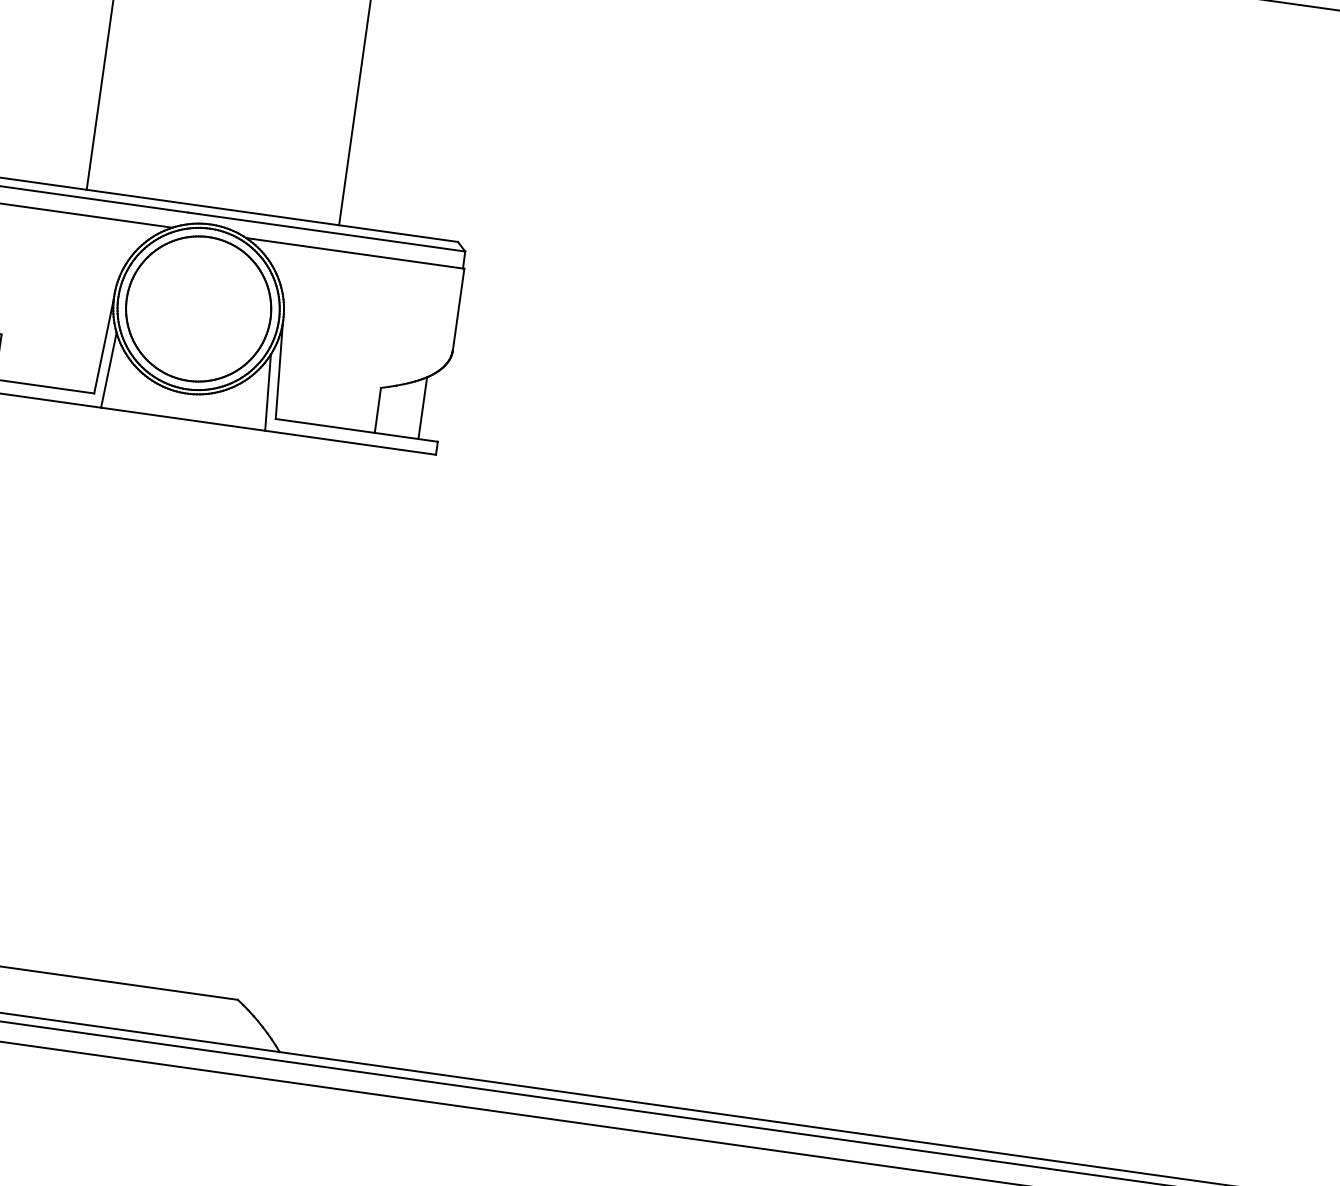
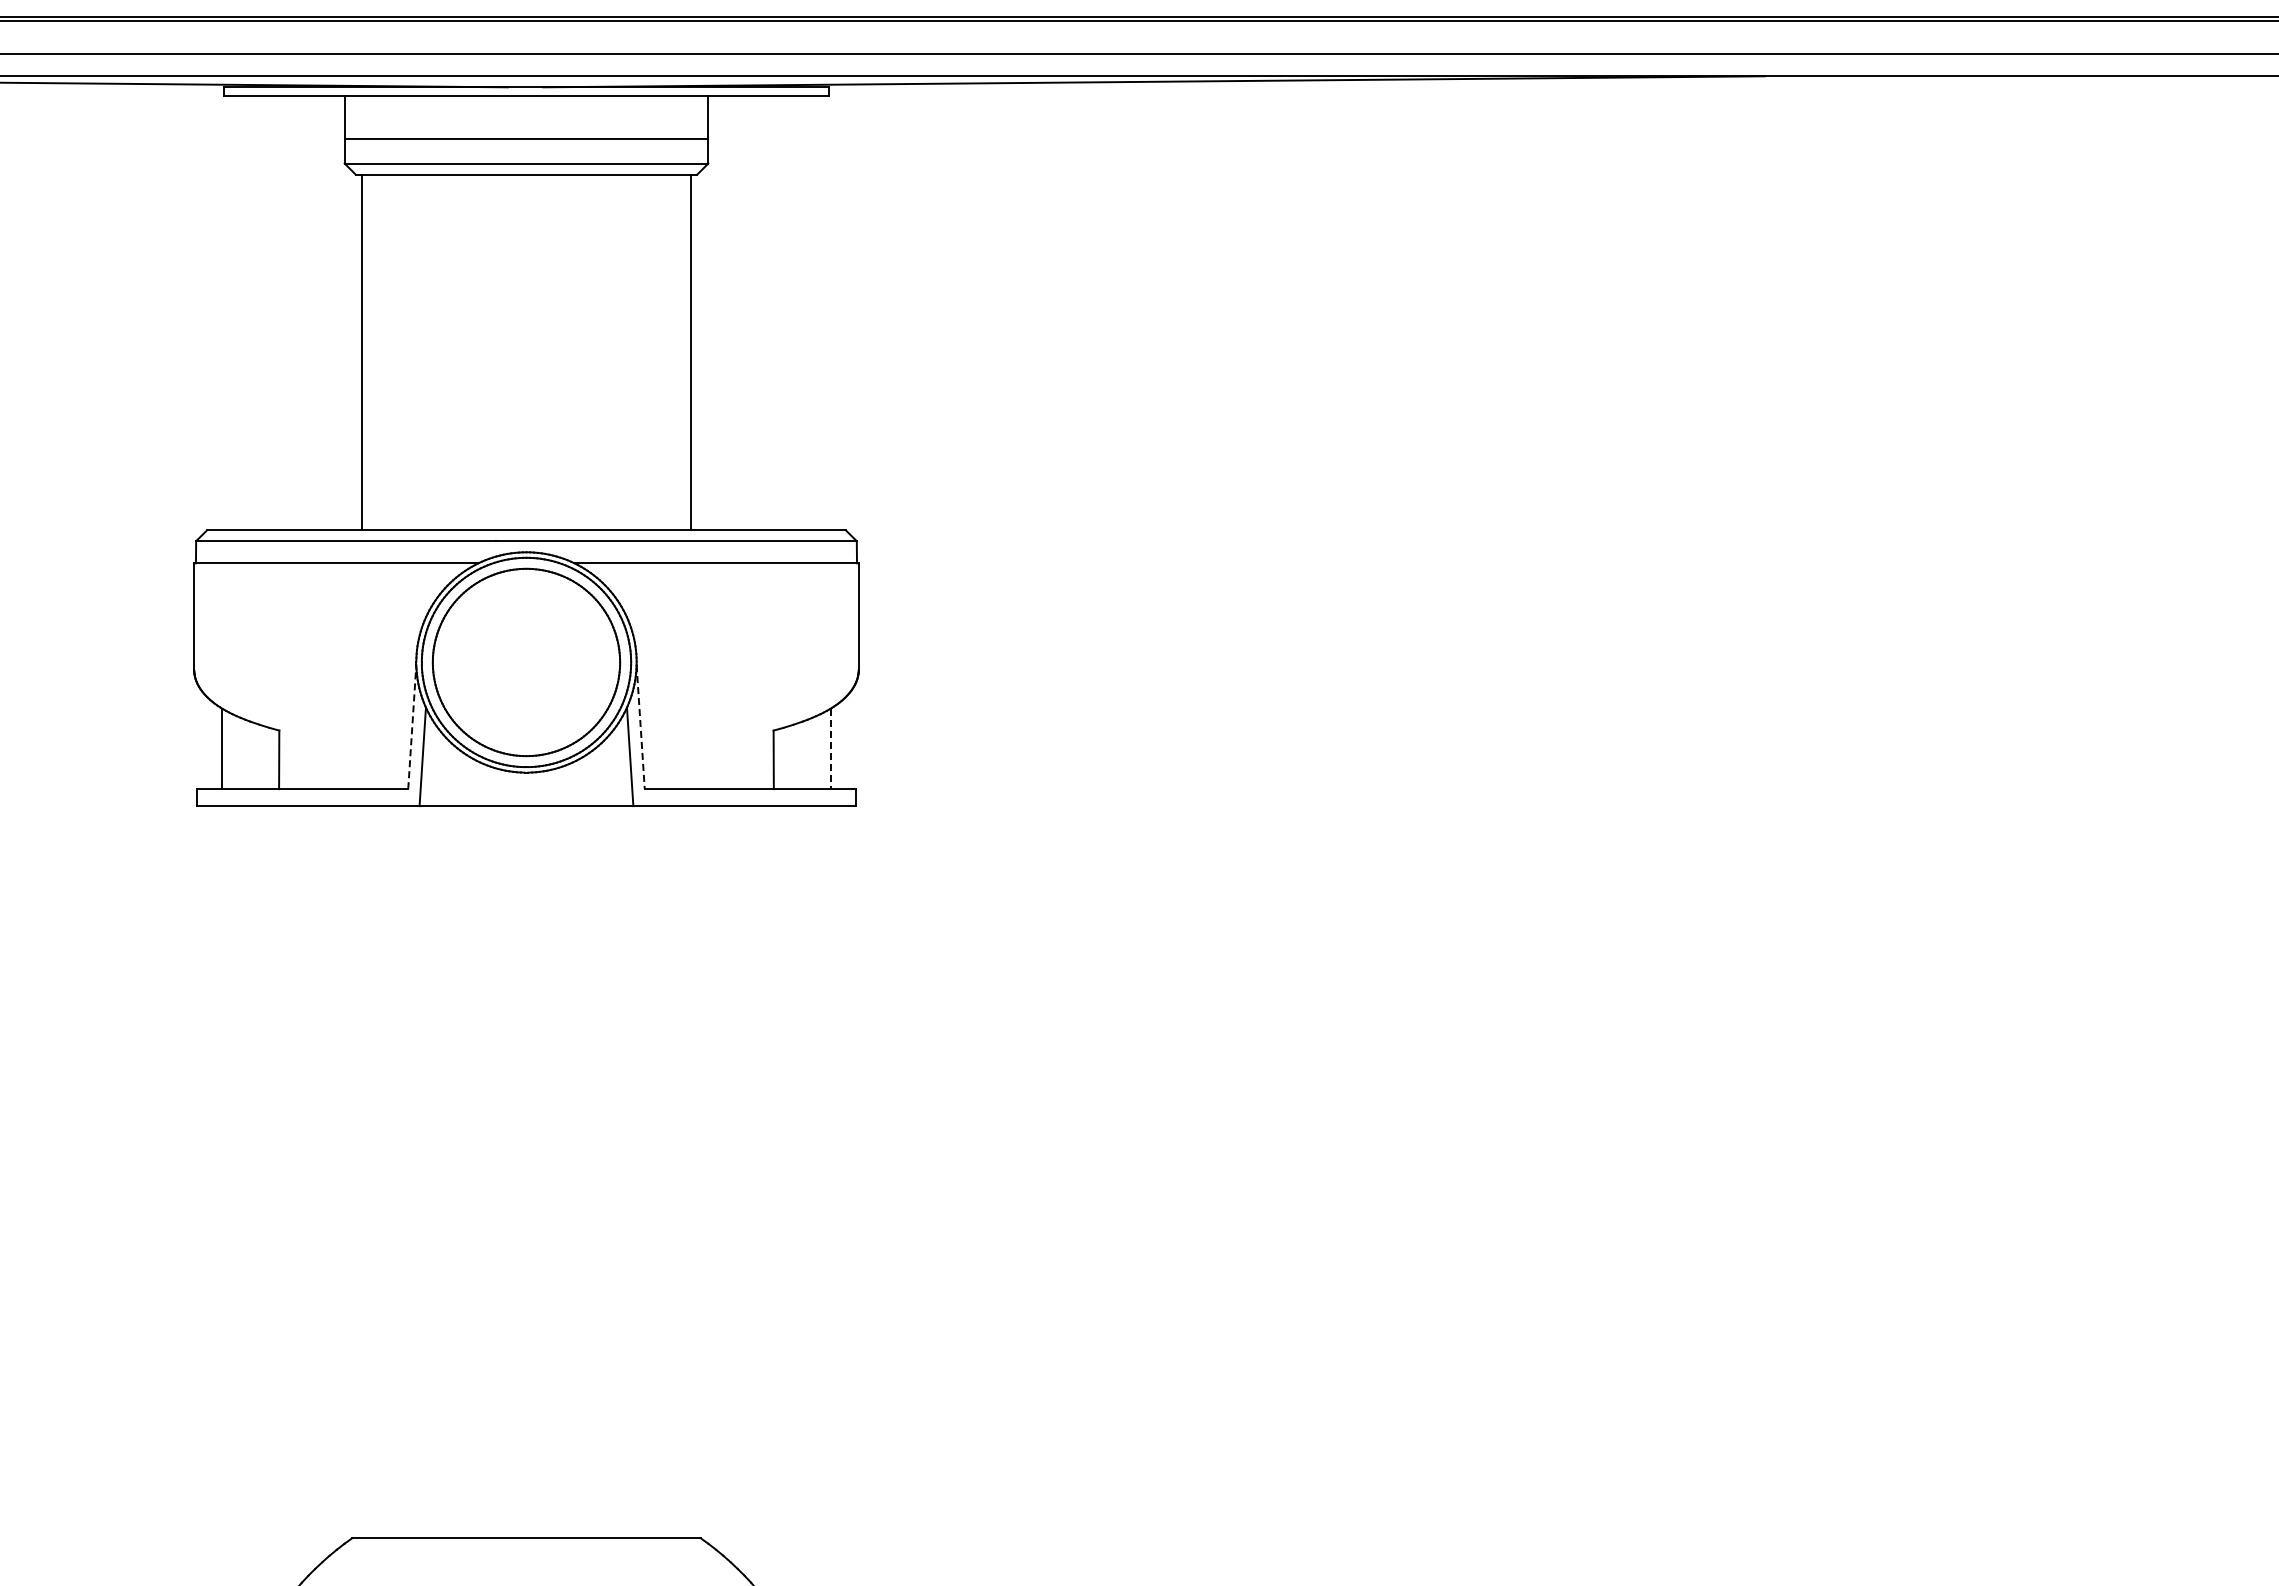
line: (104, 345) -> (412, 726), solid -> dashed
line: (279, 371) -> (640, 727), solid -> dashed
line: (422, 408) -> (830, 749), solid -> dashed

